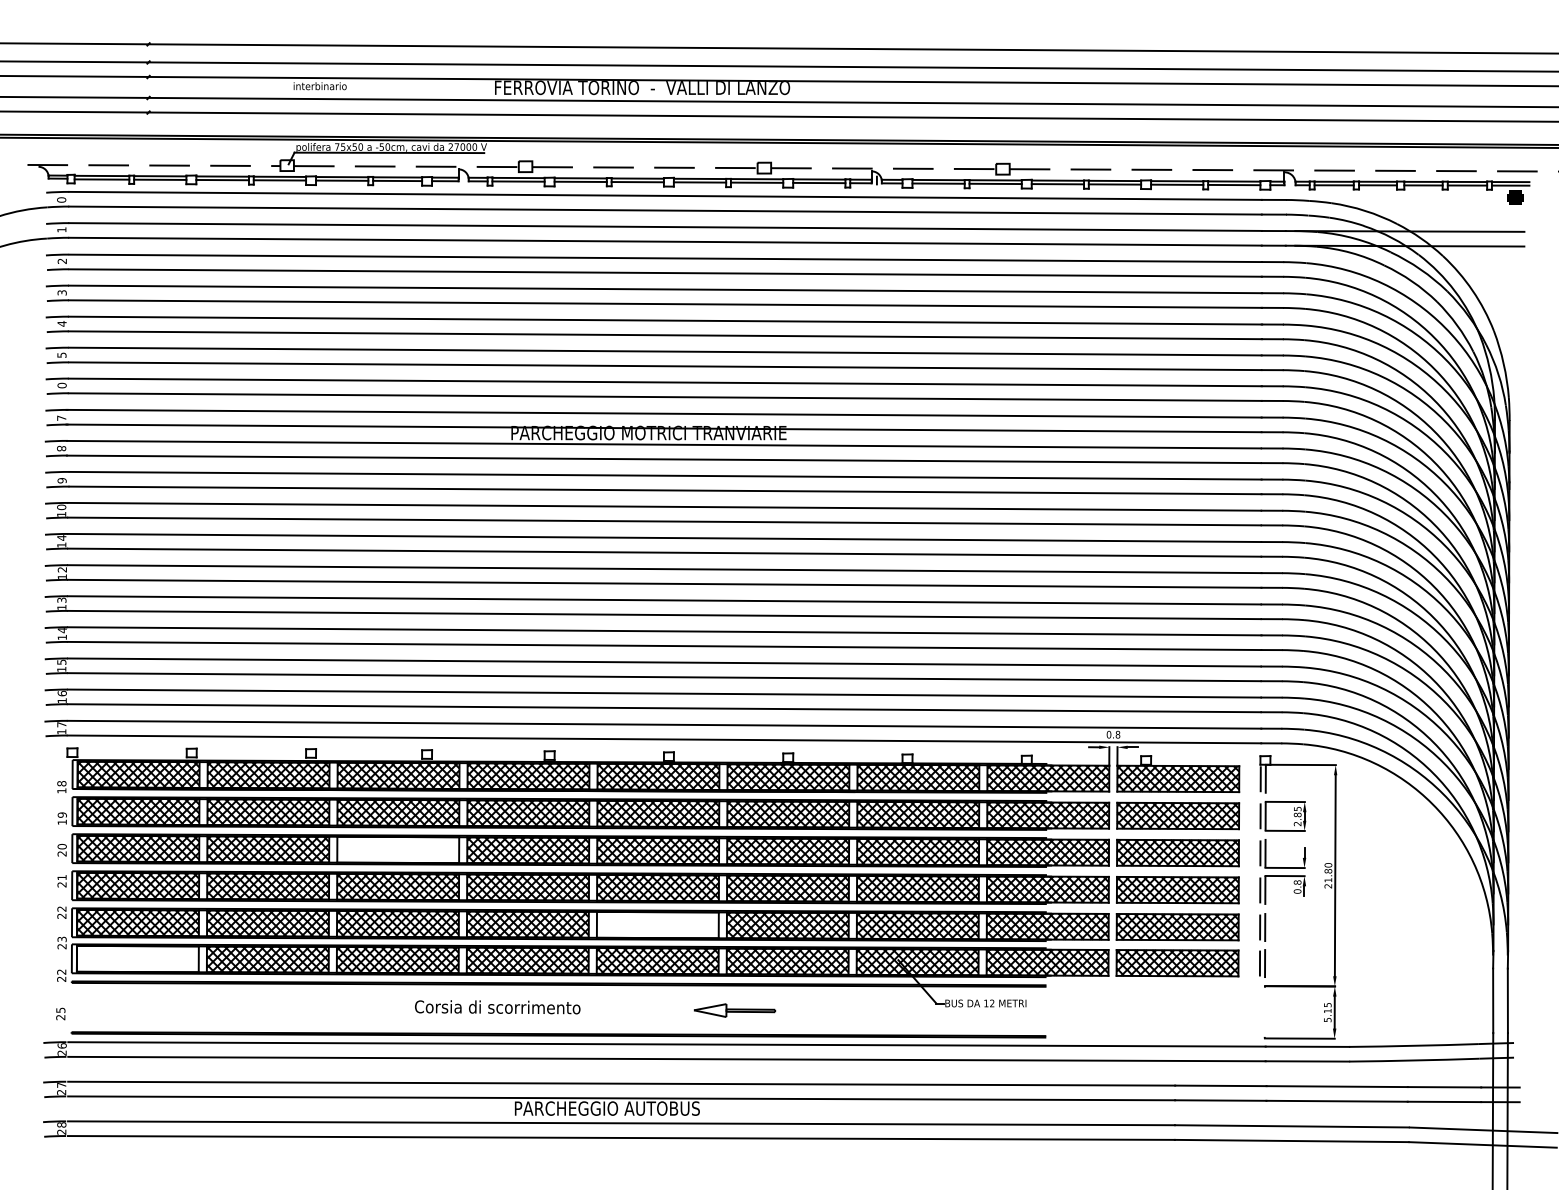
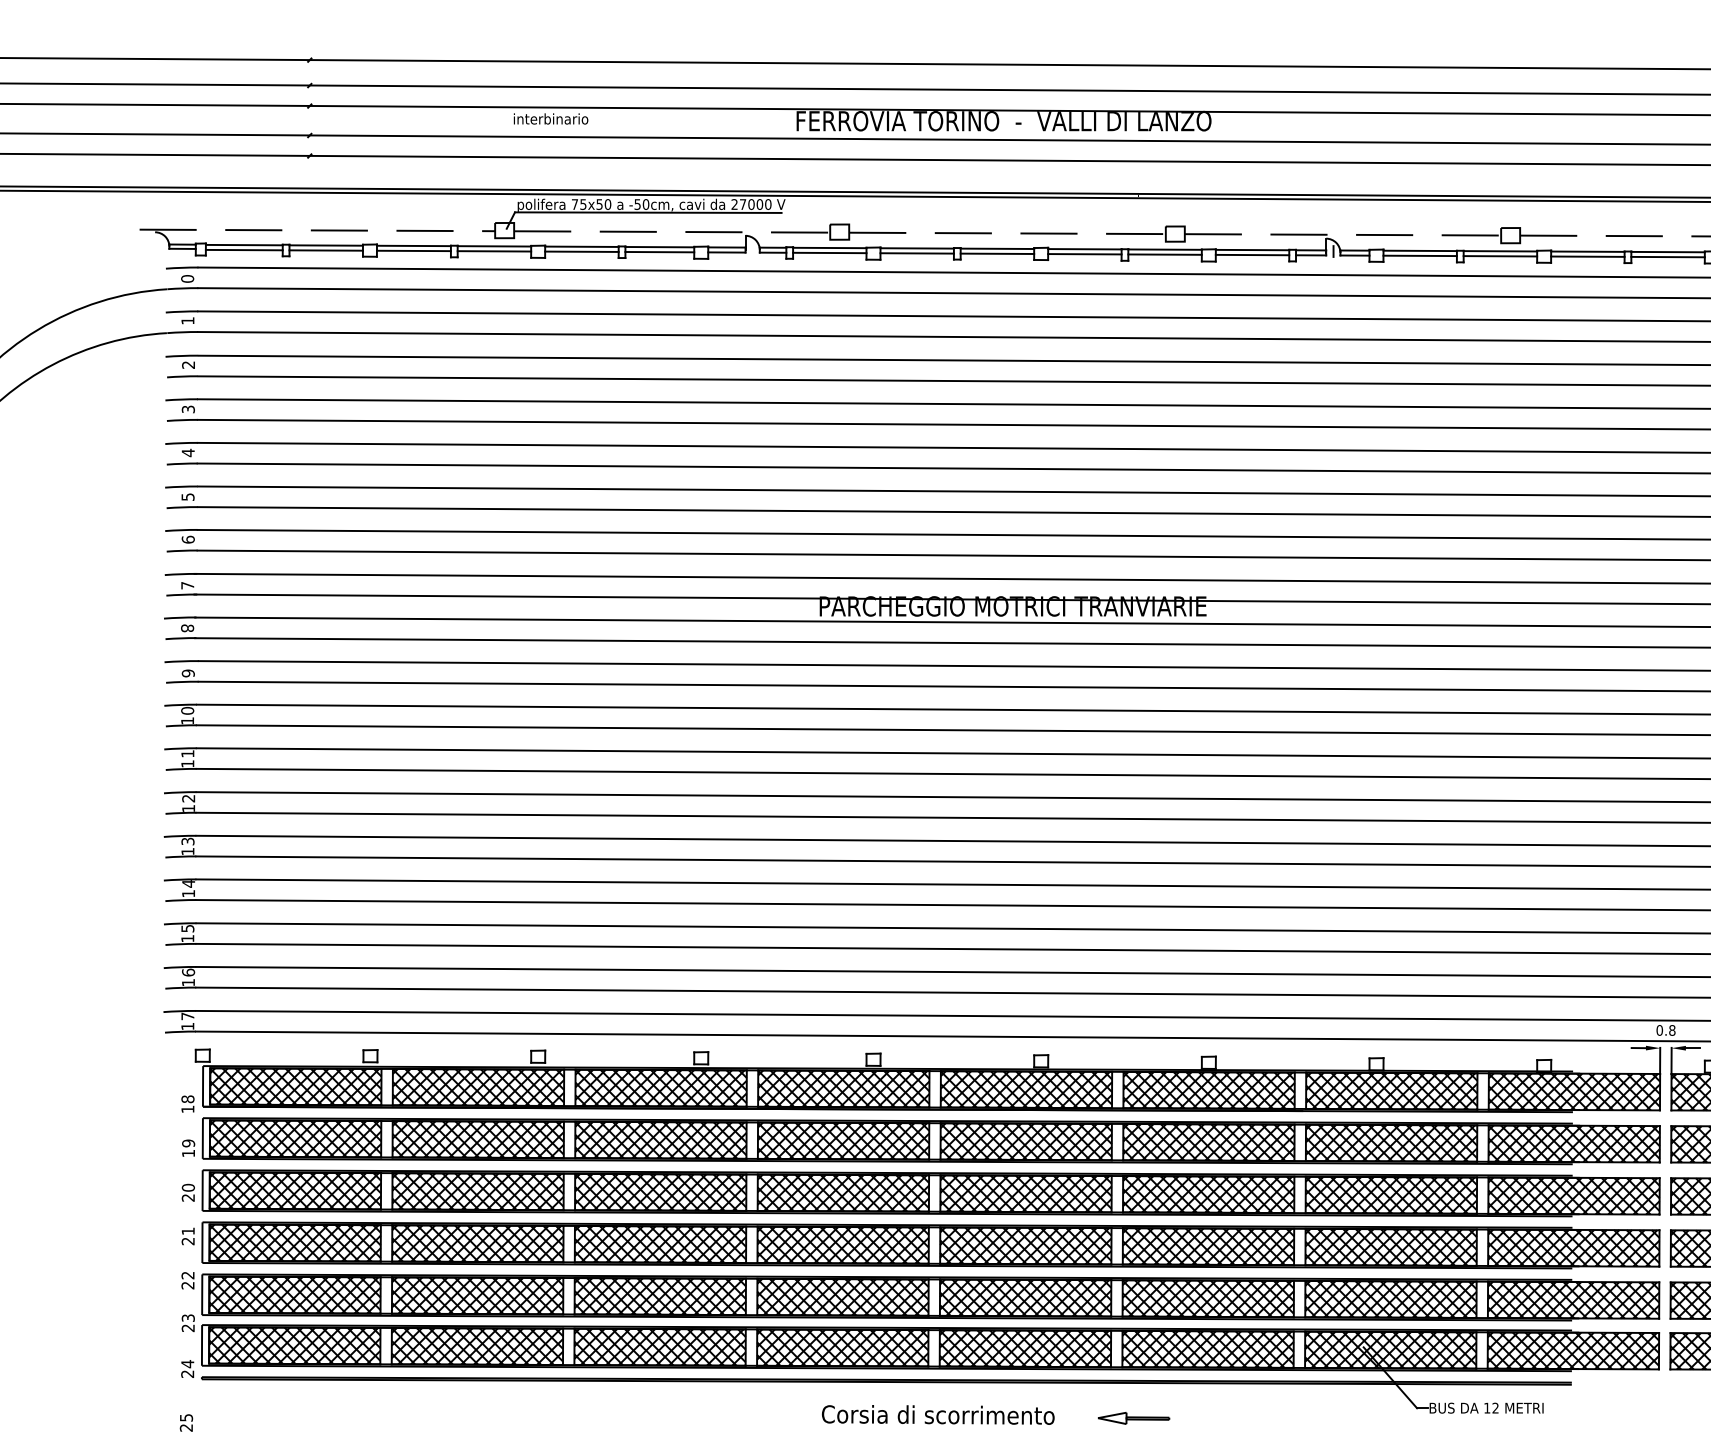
text: (61, 385) -> (187, 539), 0 -> 6
text: (61, 537) -> (187, 753), 14 -> 11
hatch: (398, 849) -> (661, 1191), added
hatch: (657, 924) -> (1025, 1297), added
hatch: (137, 958) -> (294, 1344), added
text: (61, 972) -> (187, 1364), 22 -> 24
text: (497, 1007) -> (937, 1415), moved
part: (734, 1010) -> (1133, 1418), size x0.62

